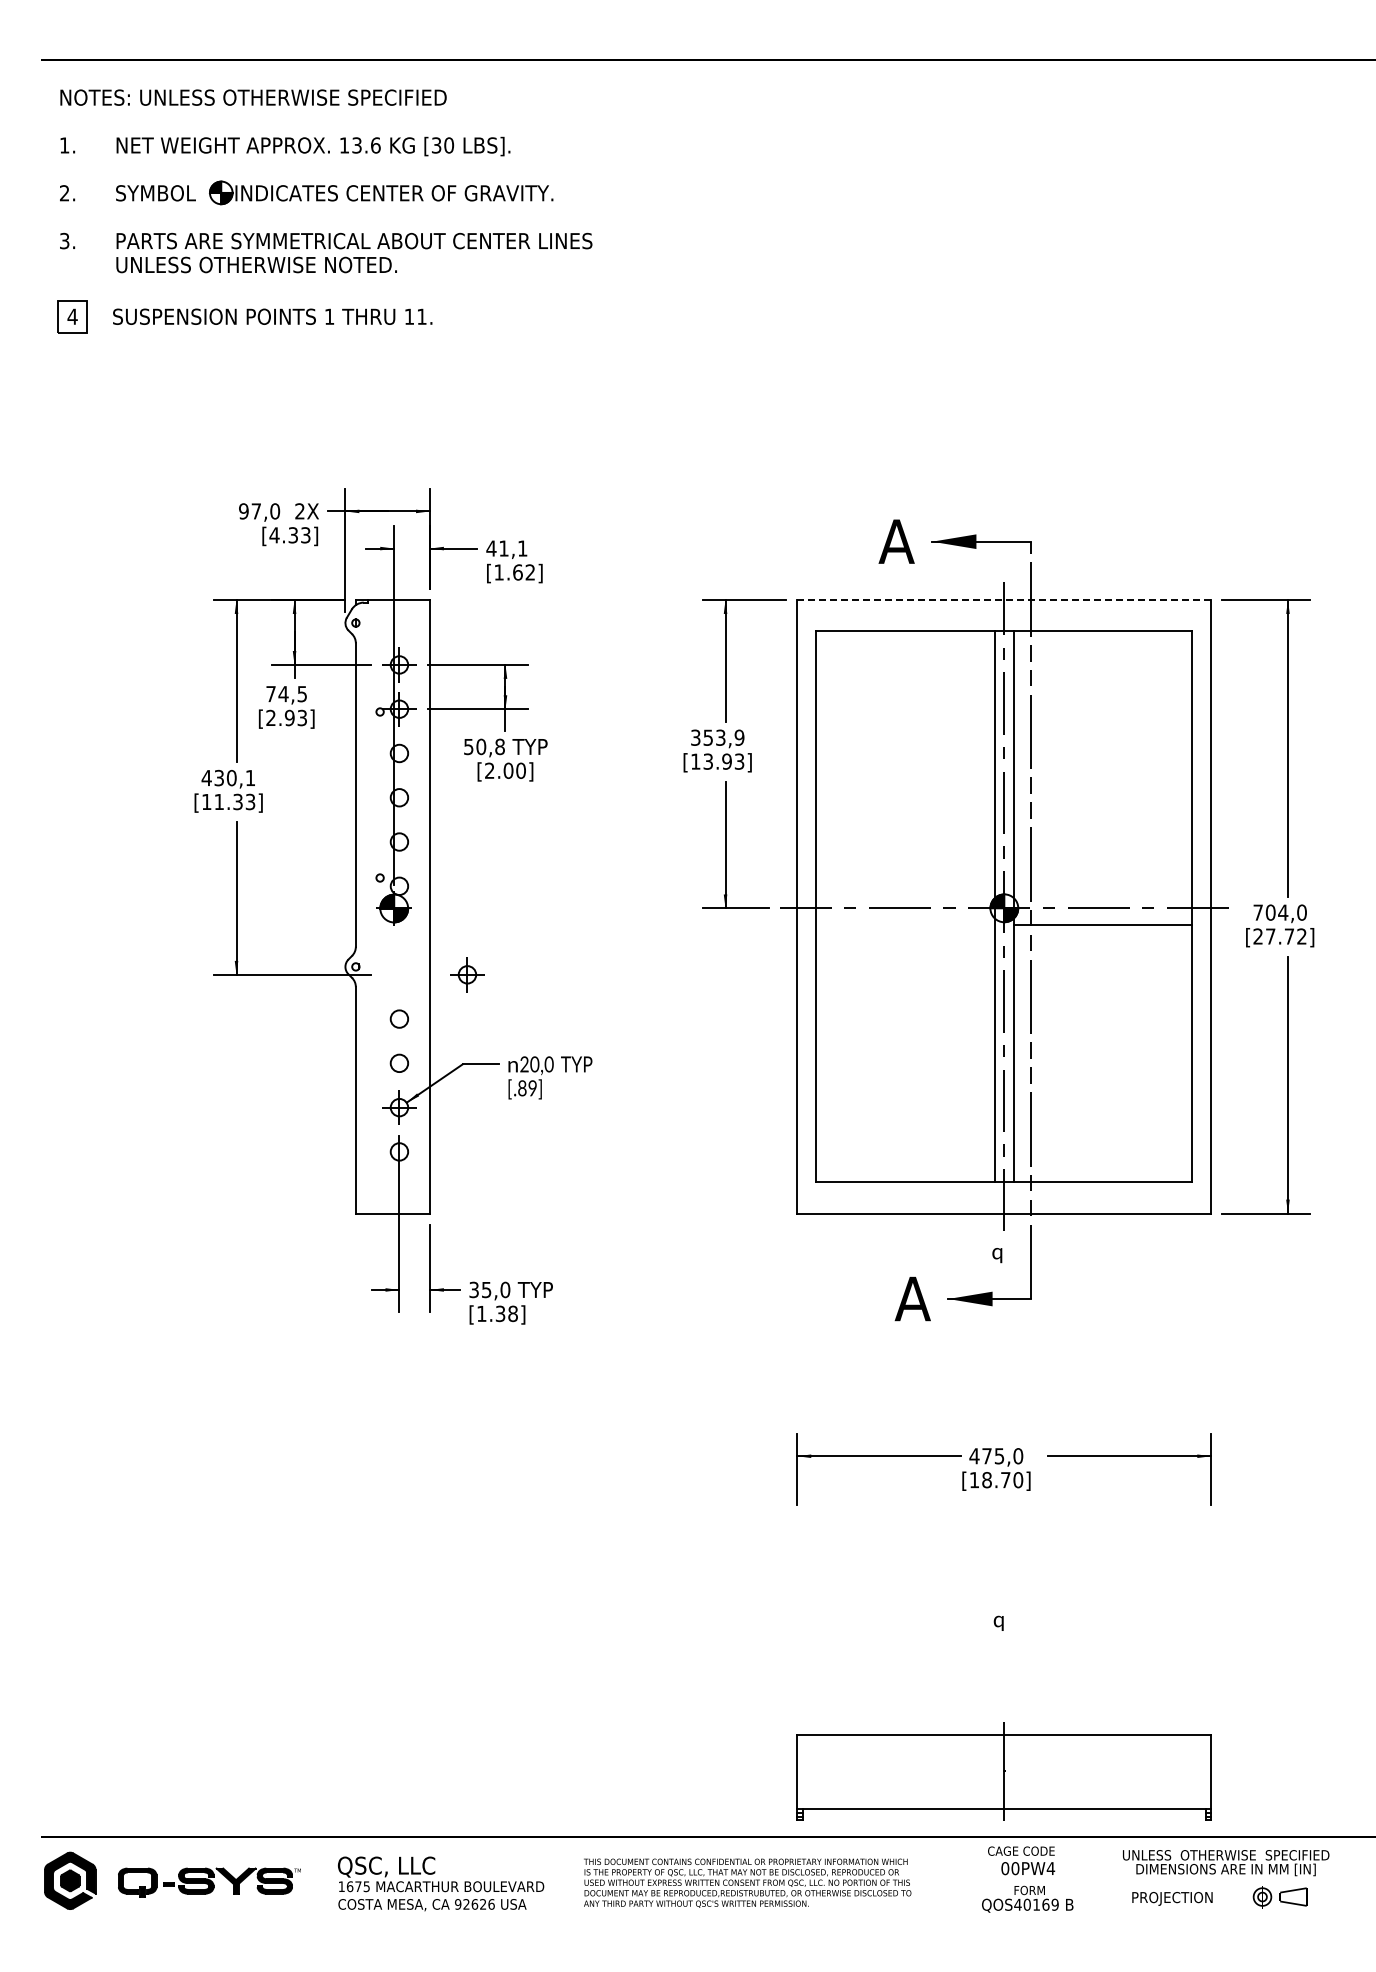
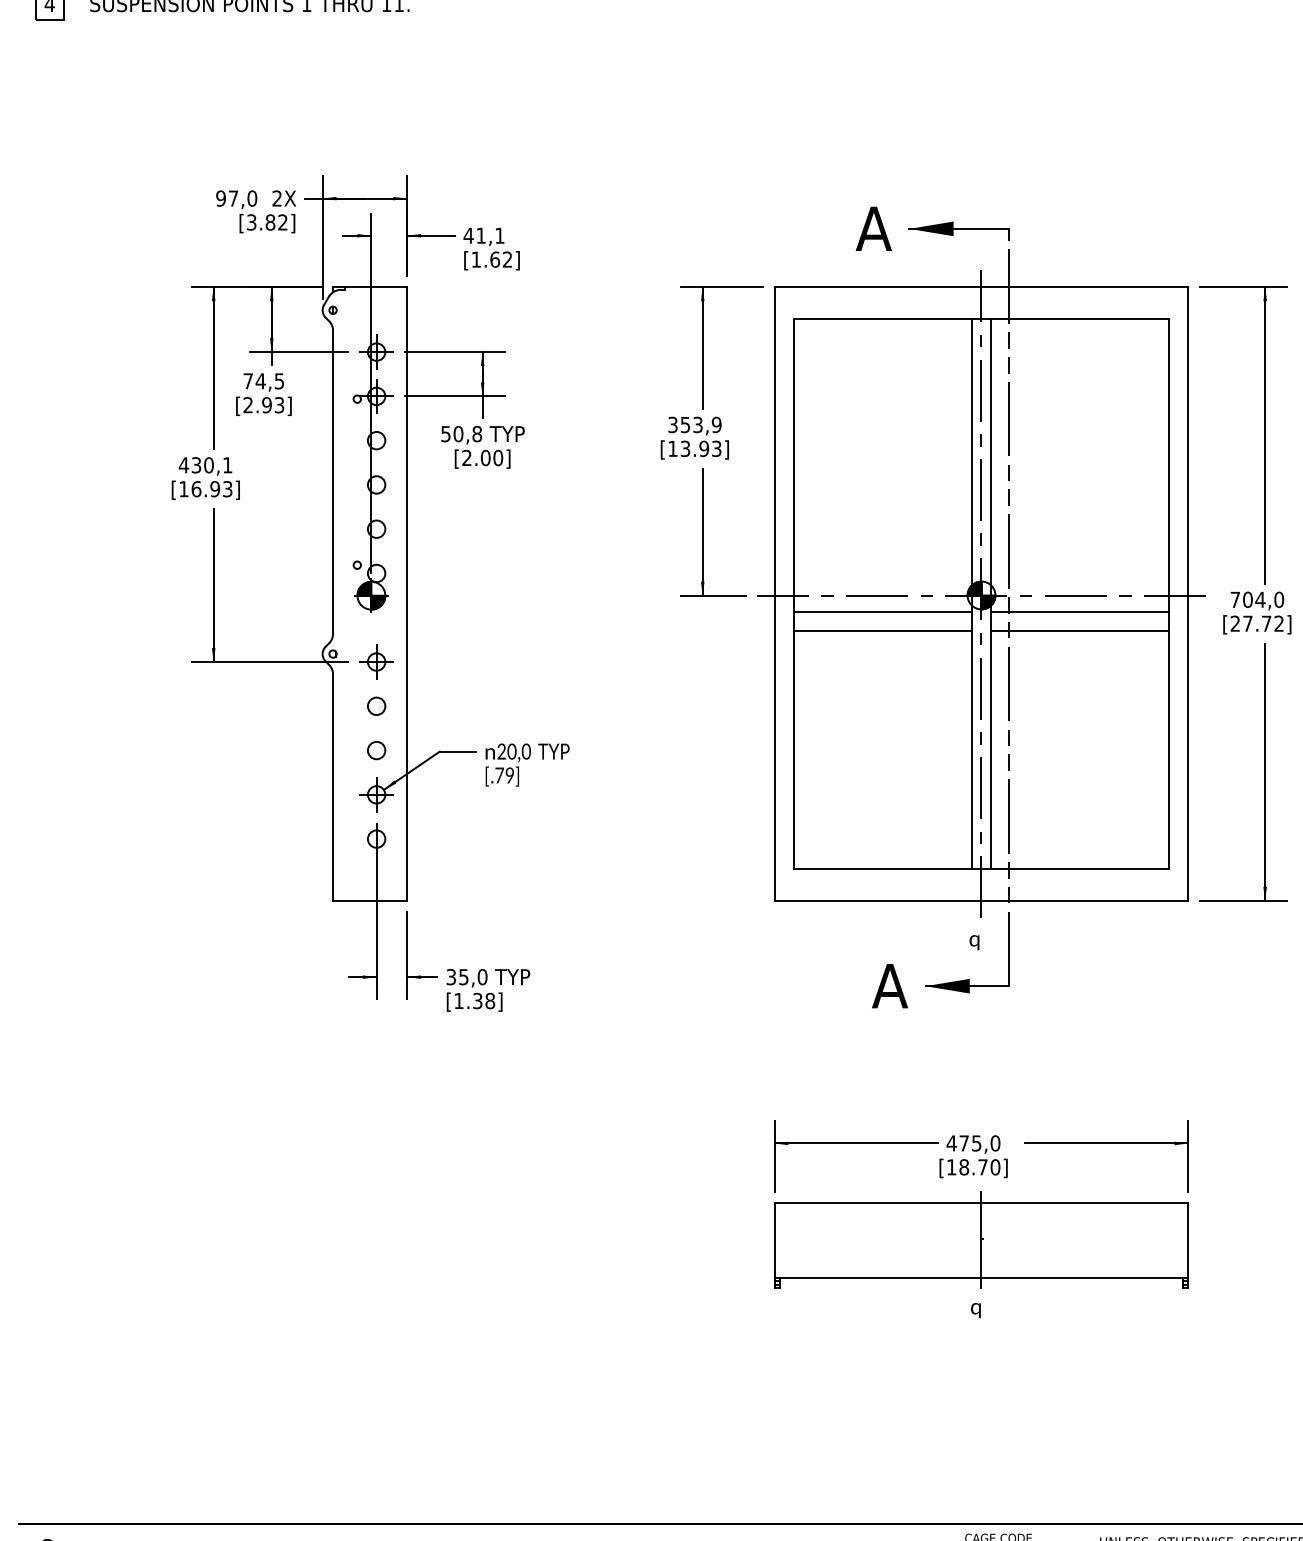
text: (289, 535) -> (266, 222), [4.33] -> [3.82]
line: (1004, 600) -> (981, 287), dashed -> solid
text: (228, 801) -> (205, 488), [11.33] -> [16.93]
line: (905, 925) -> (882, 612), added
line: (905, 944) -> (882, 631), added
line: (1102, 944) -> (1079, 631), added
part: (467, 974) -> (376, 661), moved
text: (522, 1088) -> (499, 775), .89 -> .79
part: (1003, 1771) -> (980, 1239), moved

